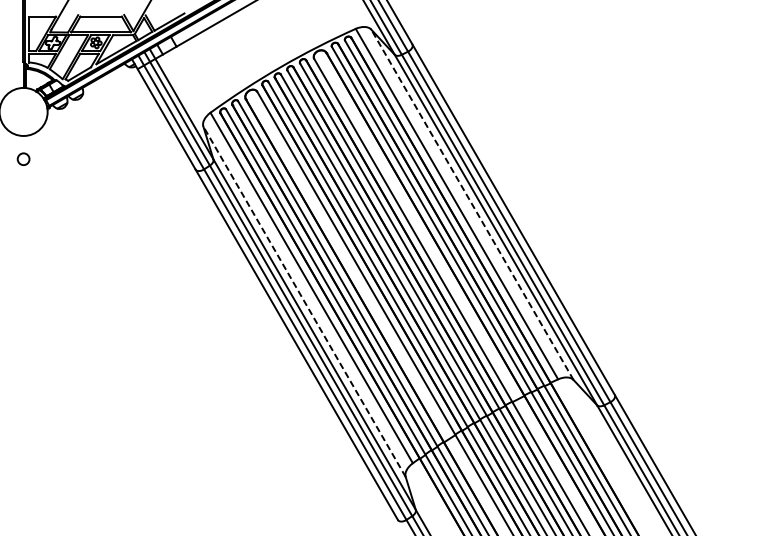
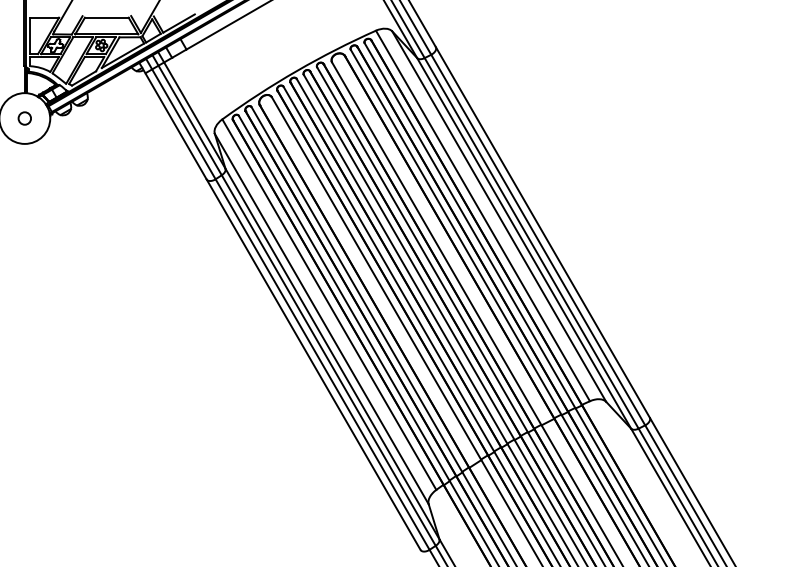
circle: (23, 159) -> (24, 118), moved
line: (472, 204) -> (499, 216), dashed -> solid
line: (304, 302) -> (321, 319), dashed -> solid

